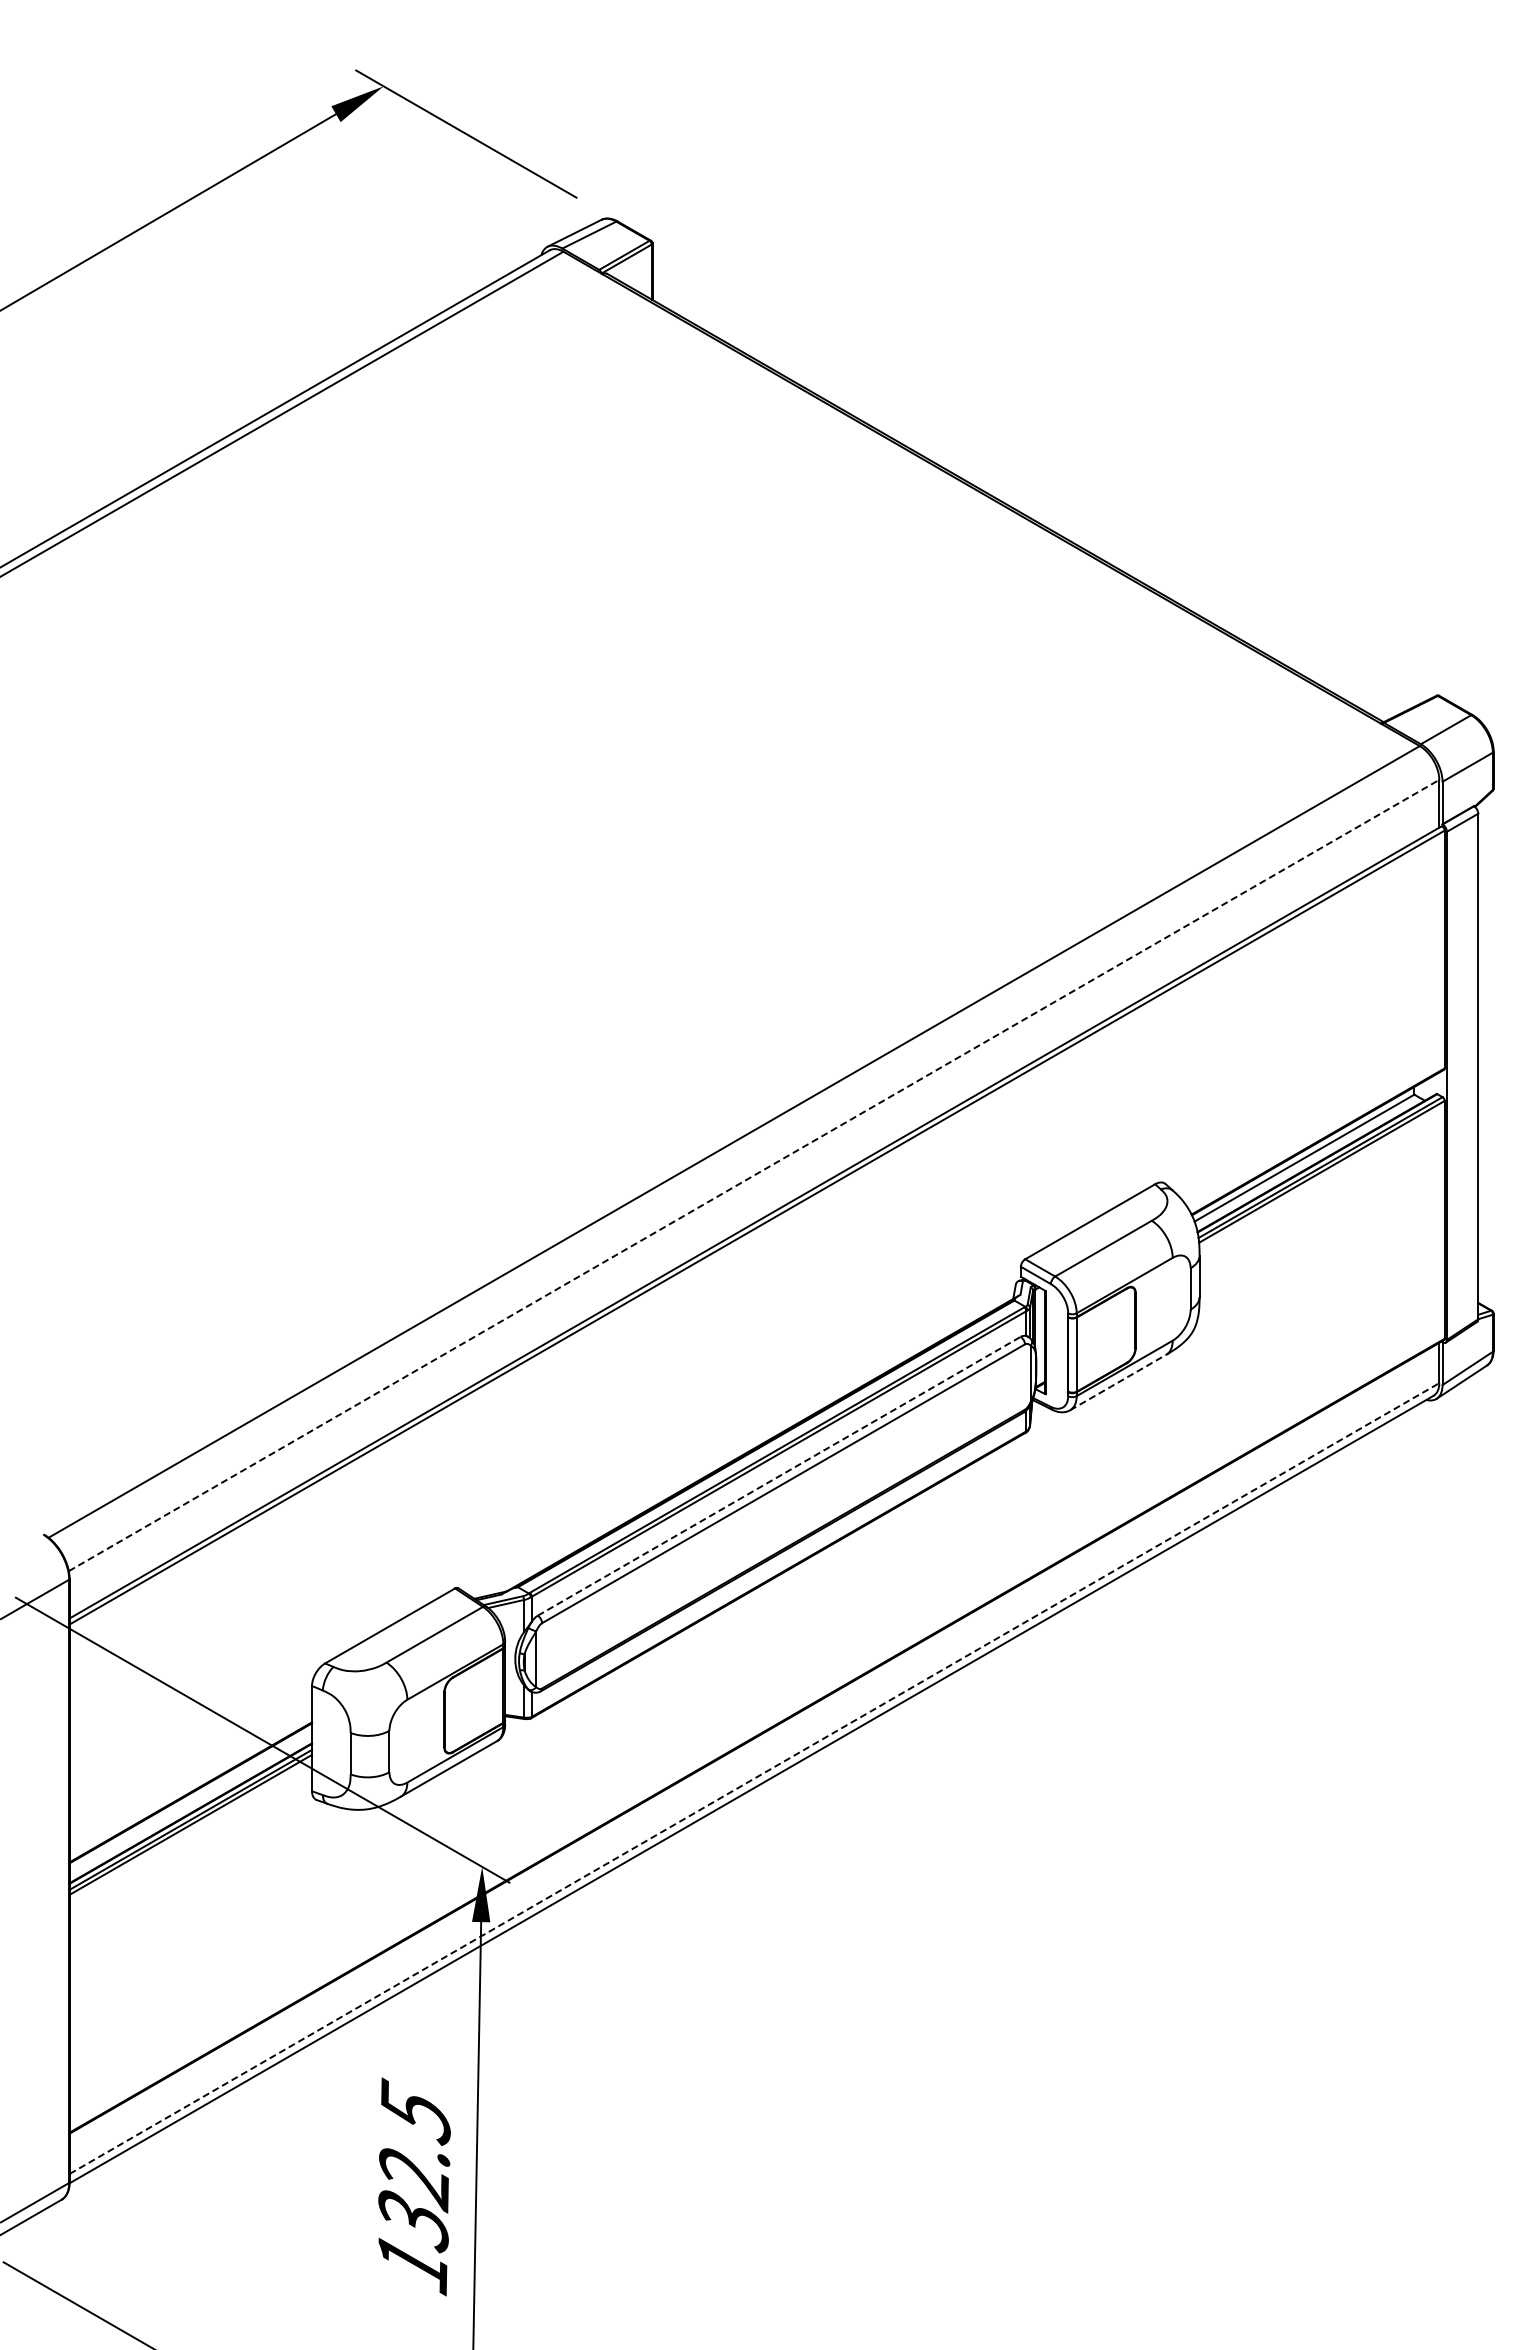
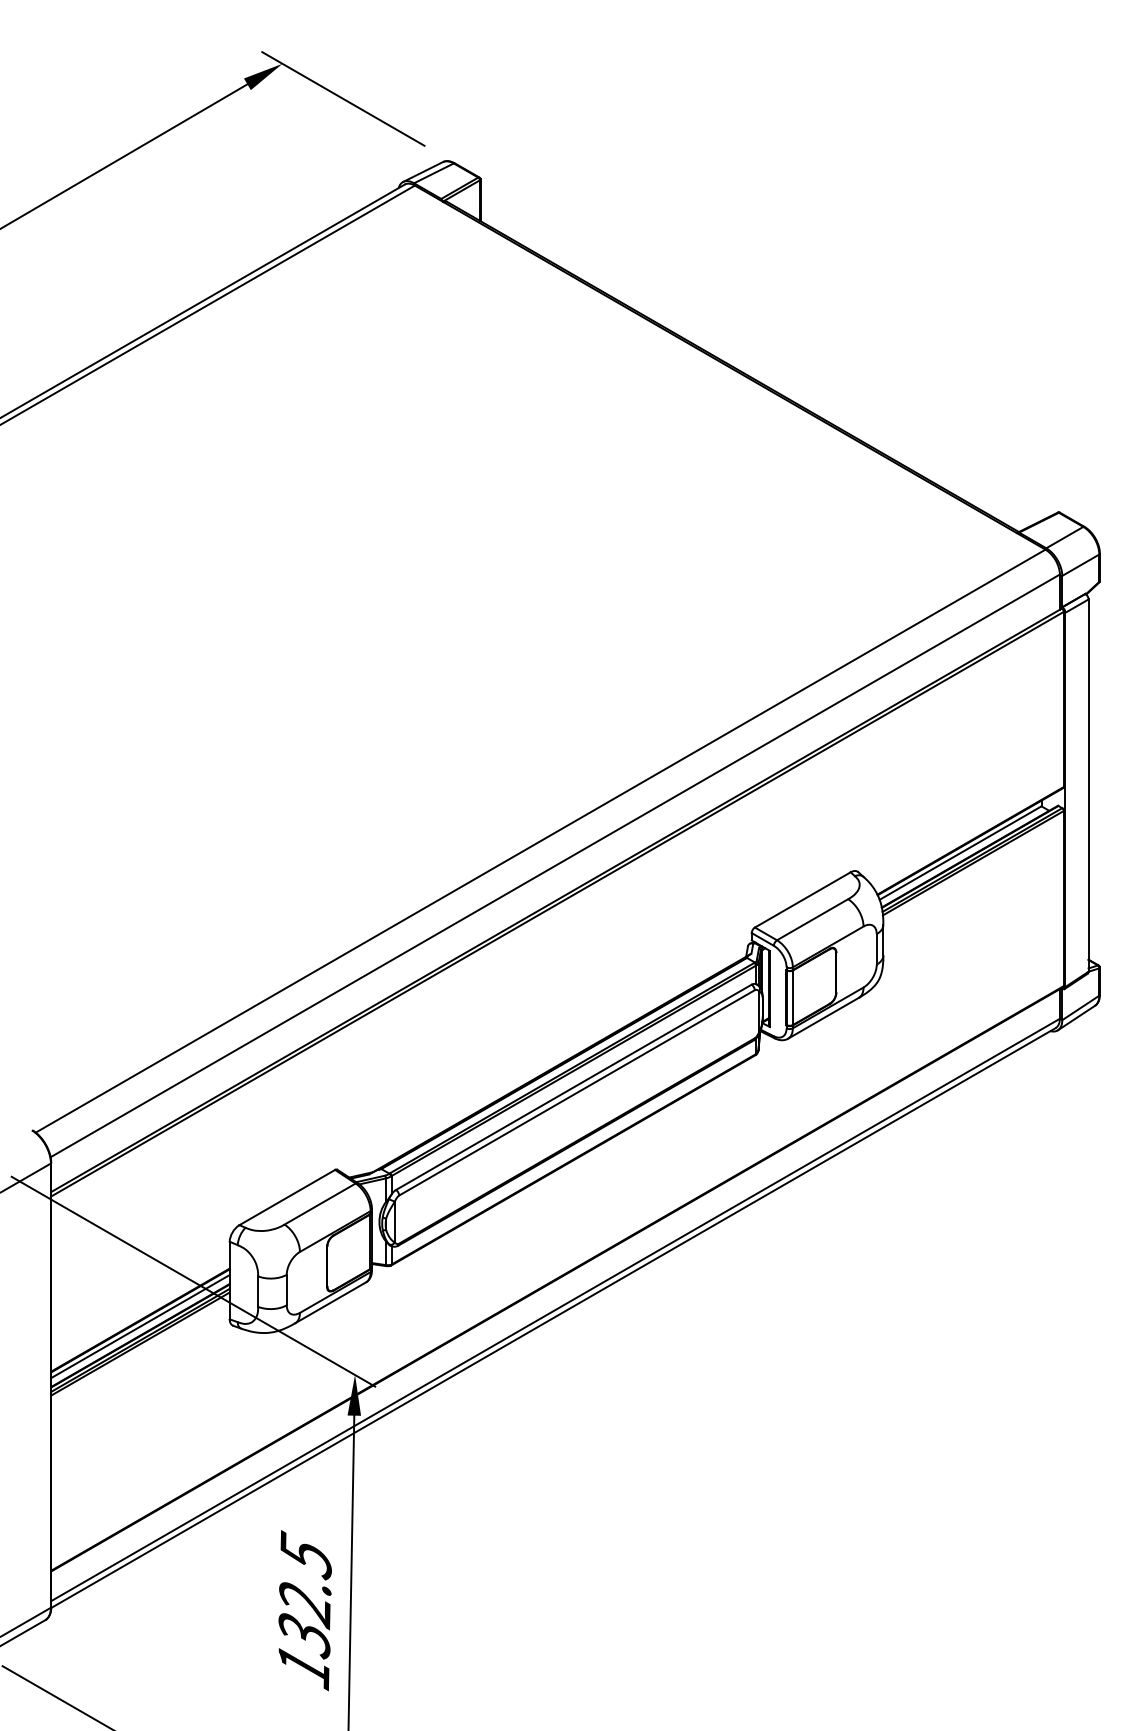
line: (754, 1175) -> (555, 865), dashed -> solid
line: (1118, 1382) -> (823, 1018), dashed -> solid
line: (779, 1476) -> (573, 1087), dashed -> solid
line: (754, 1778) -> (555, 1309), dashed -> solid
line: (190, 1801) -> (140, 1326), added

